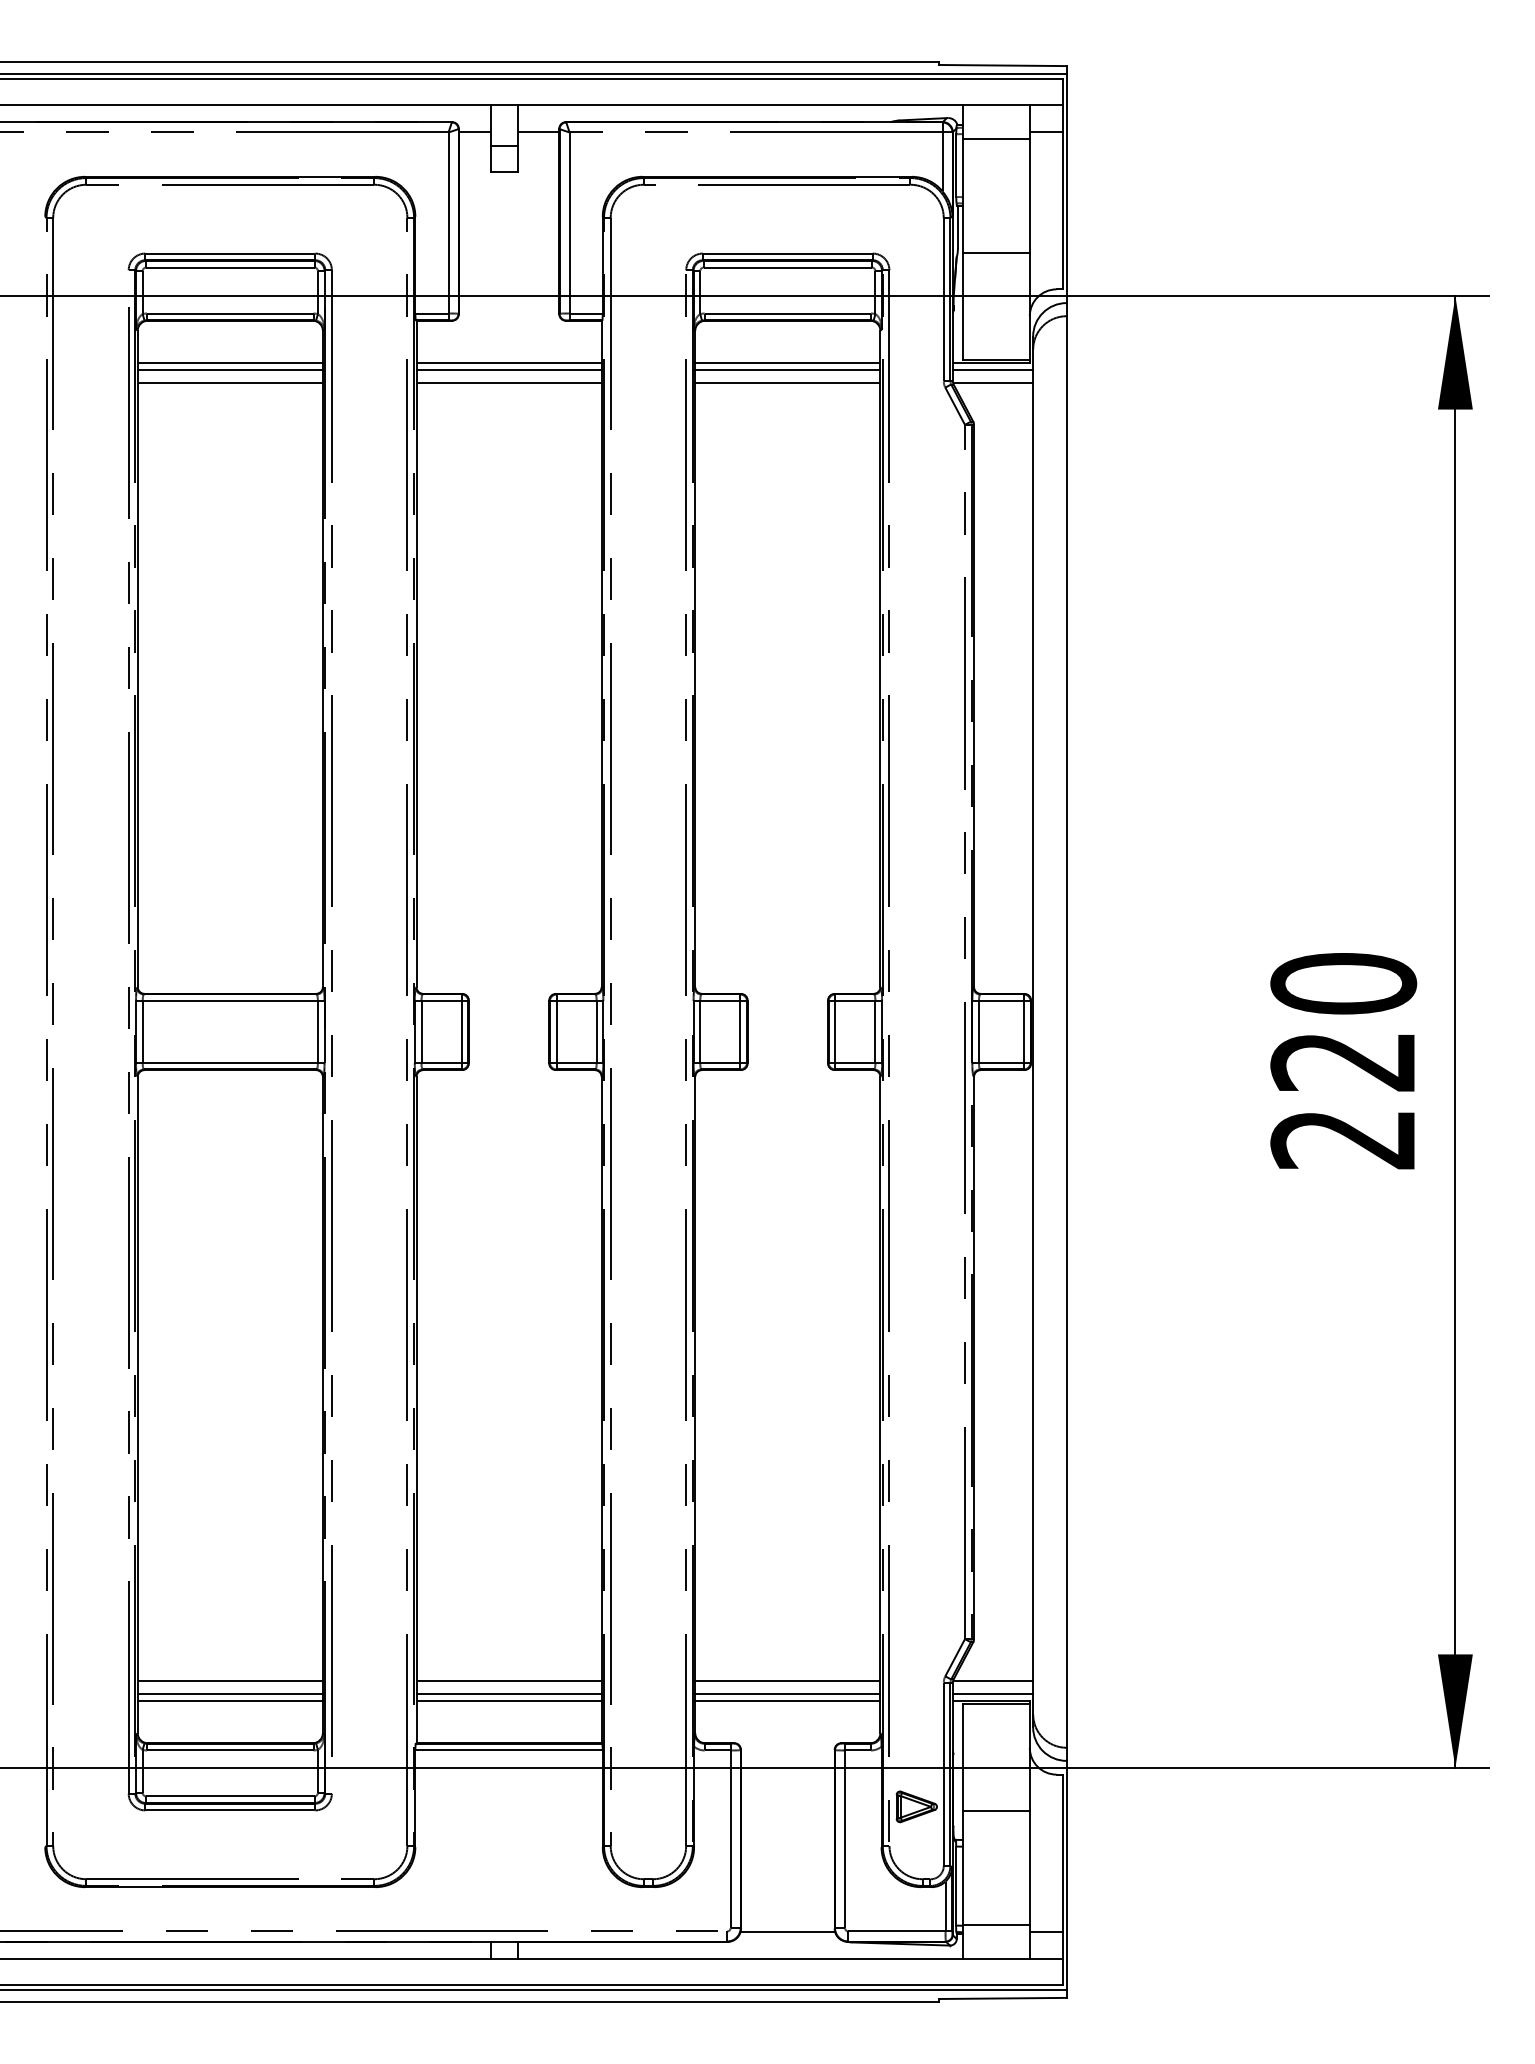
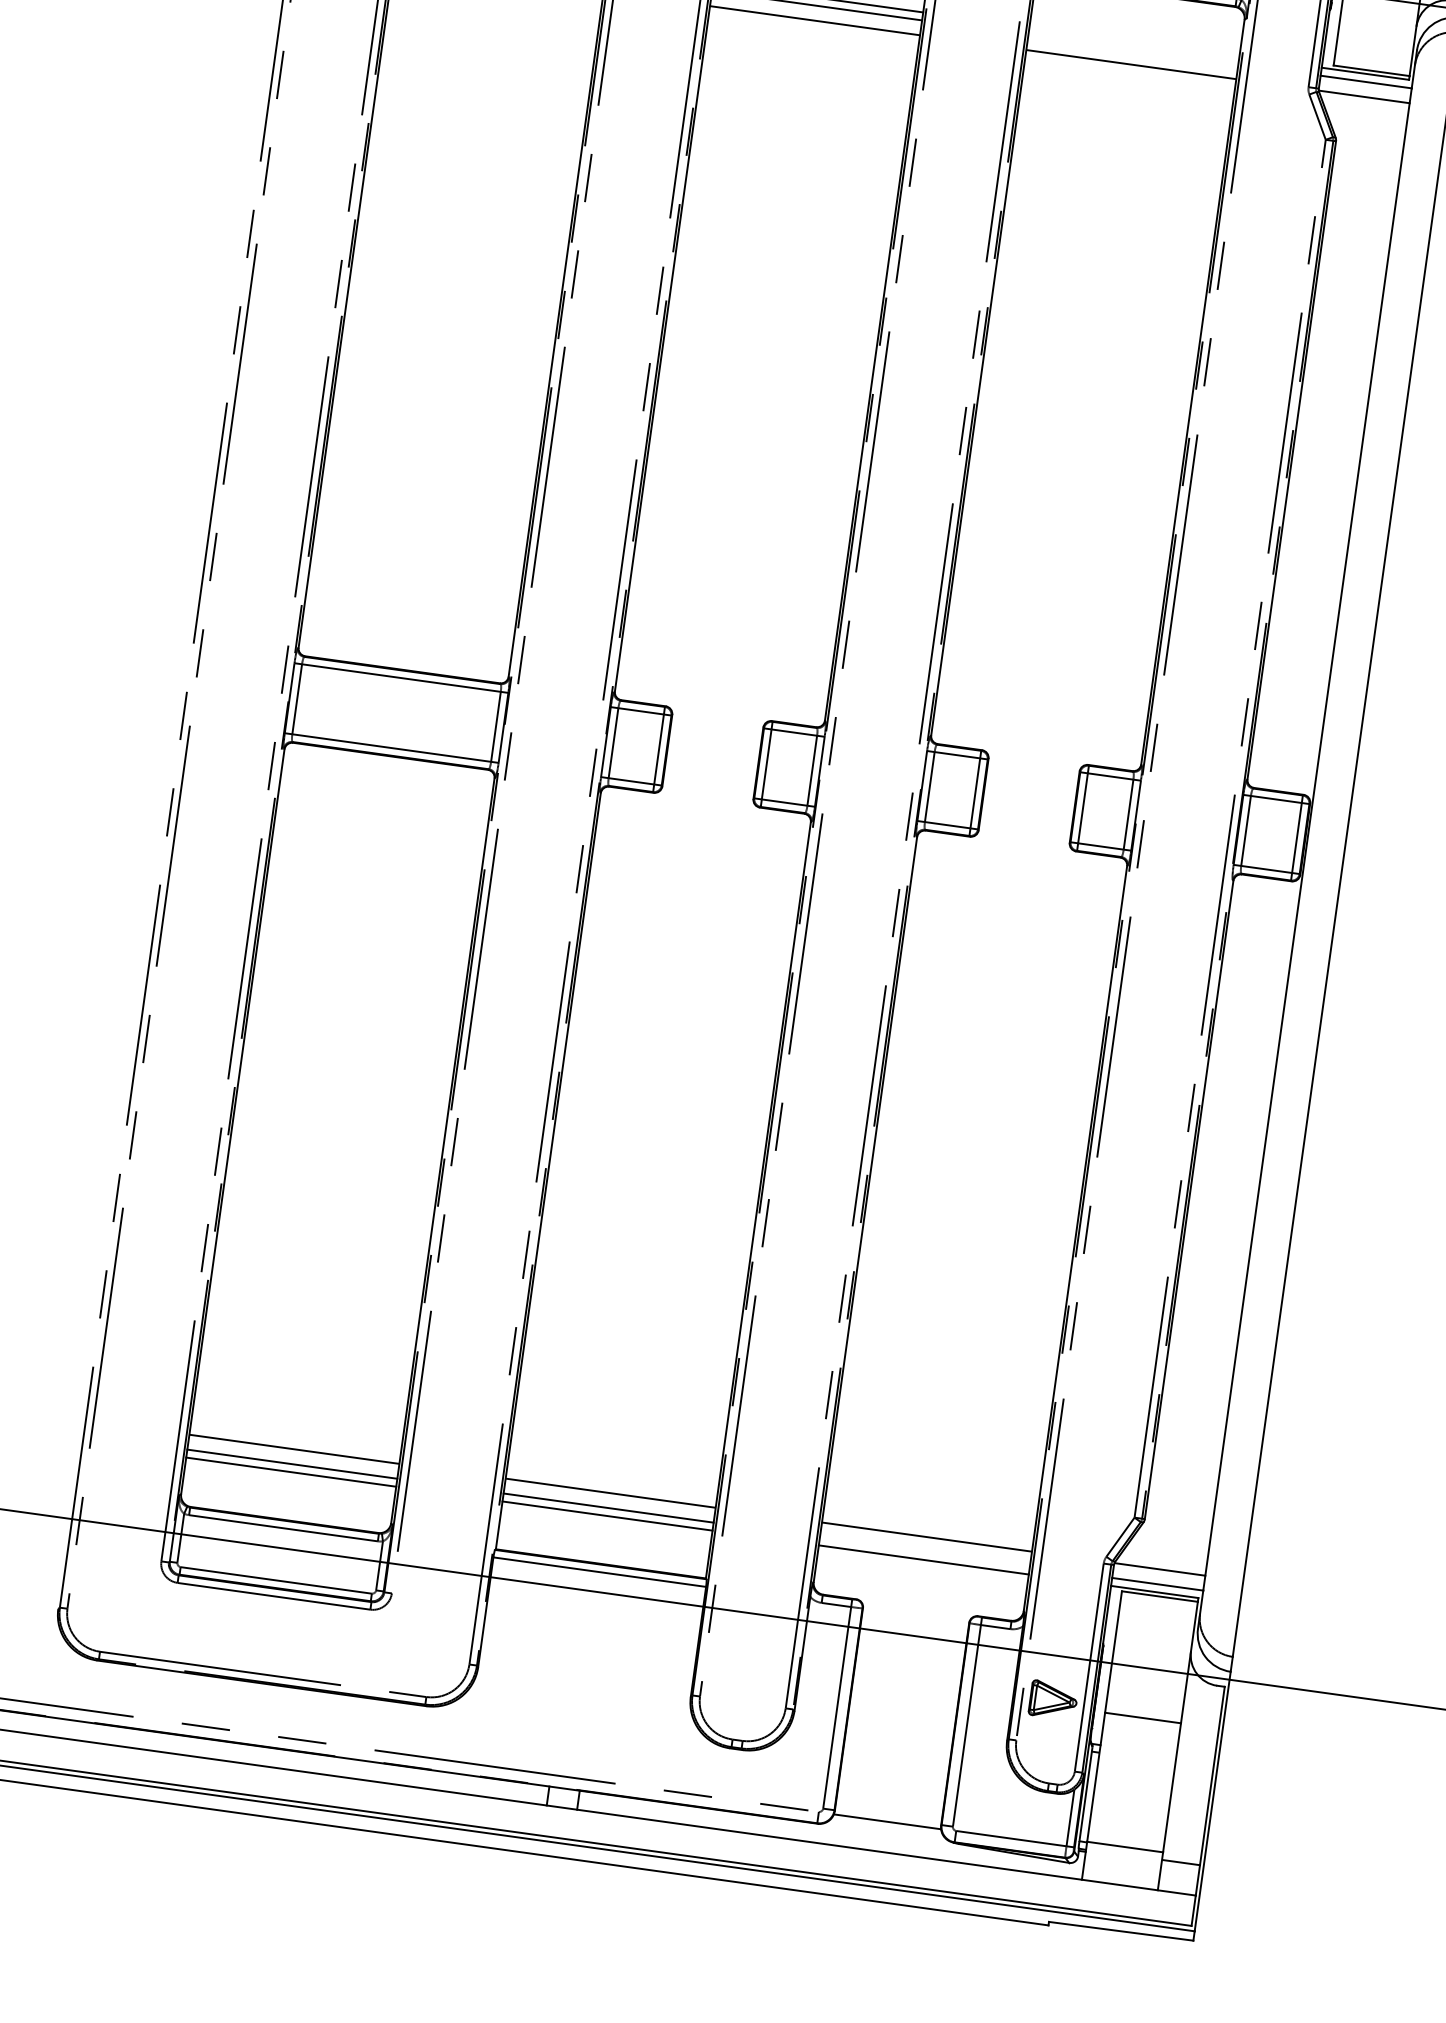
line: (787, 362) -> (1134, 41), removed
line: (787, 370) -> (1132, 50), removed
line: (787, 1693) -> (924, 1551), removed

